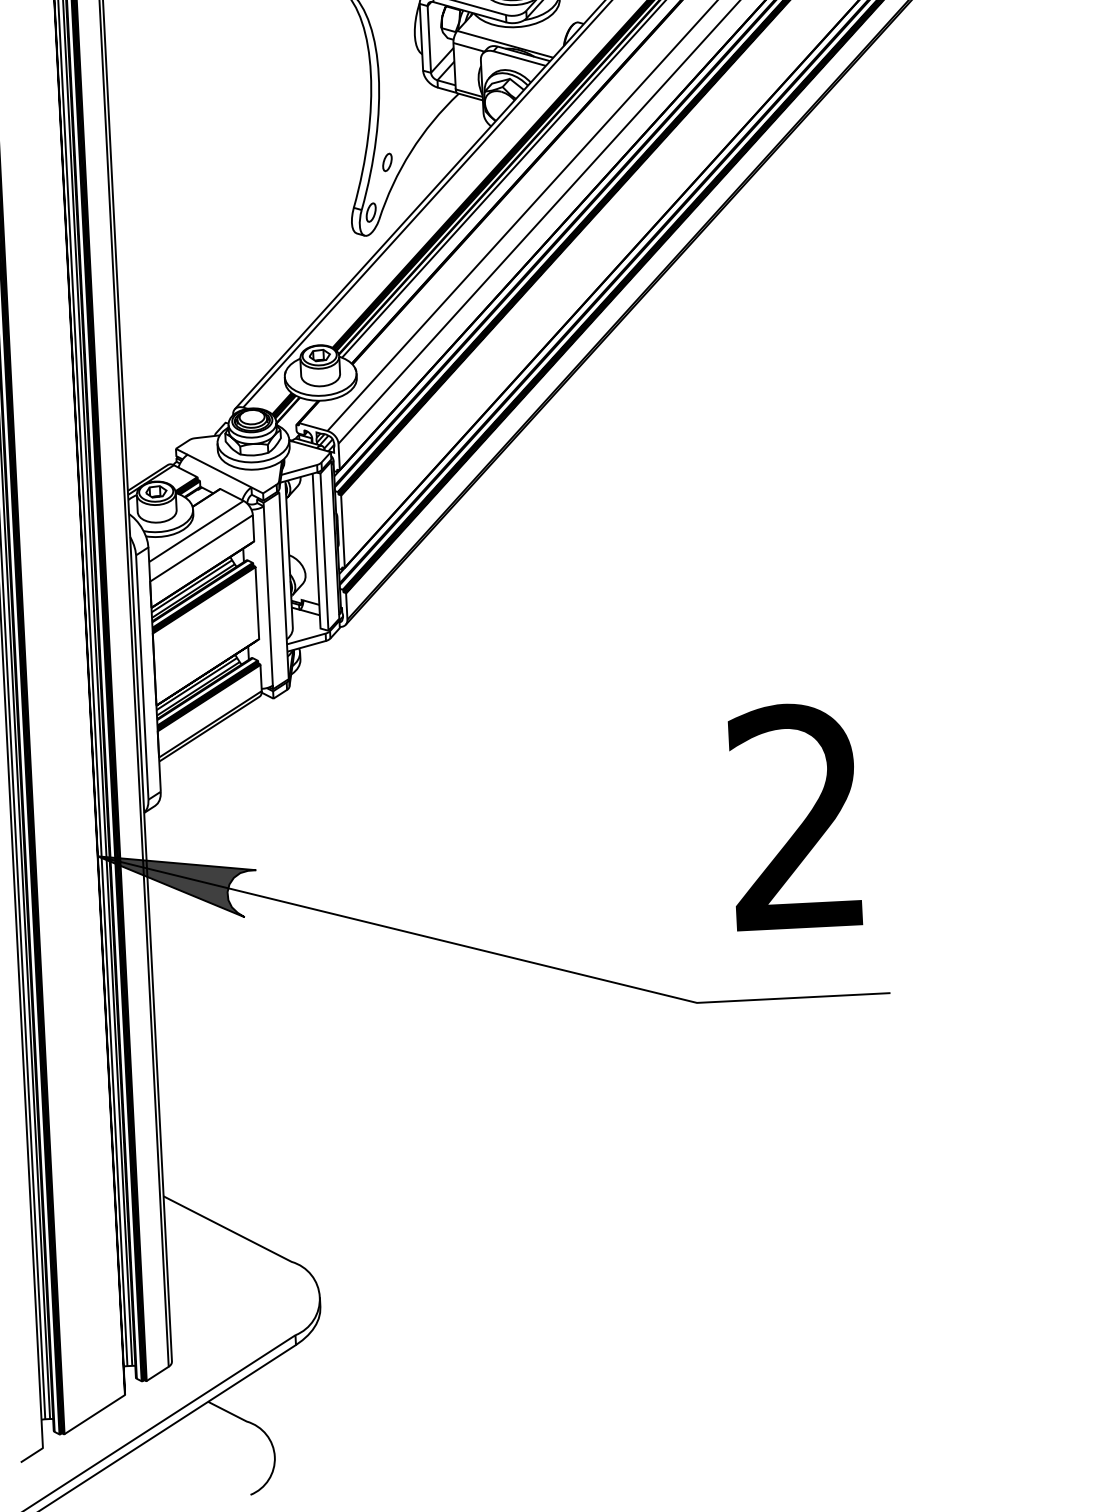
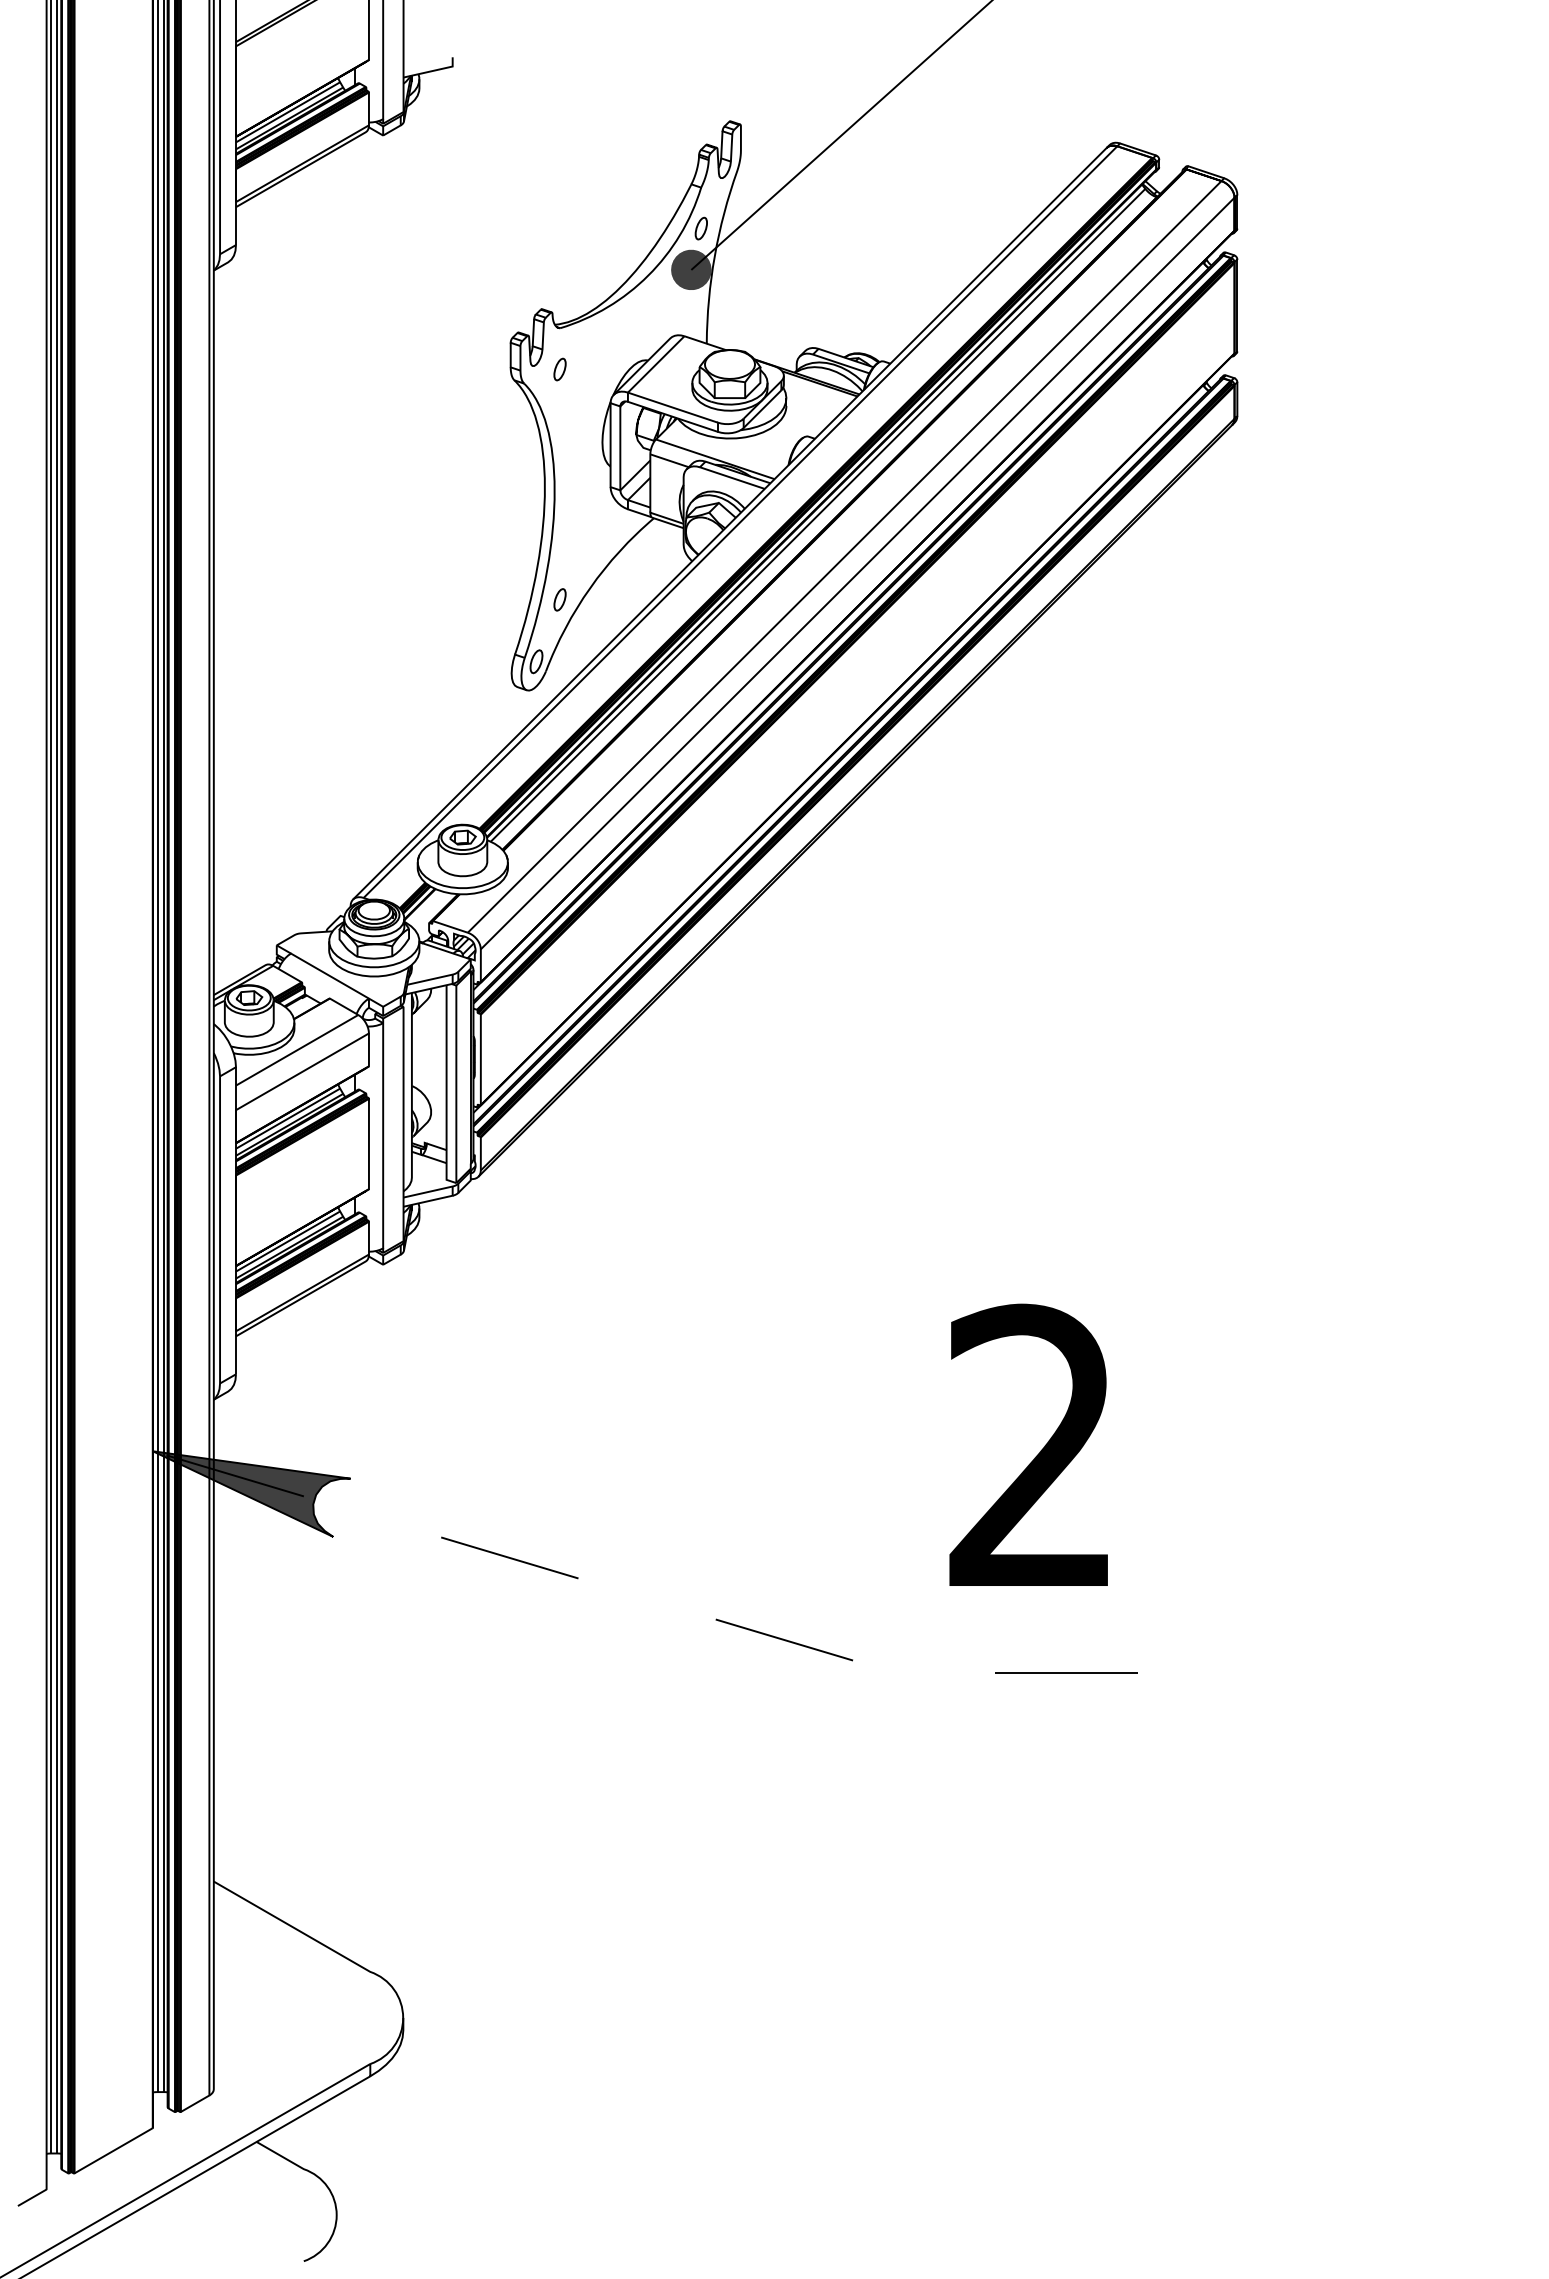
line: (491, 953) -> (640, 1597), solid -> dashed

